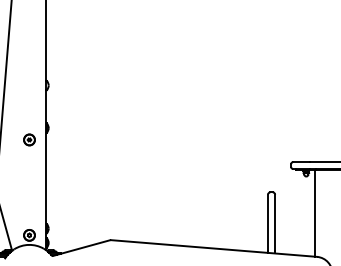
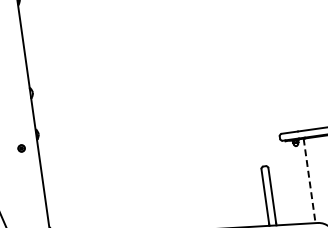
part: (29, 139) -> (21, 148), size x0.6
line: (314, 213) -> (309, 181), solid -> dashed

